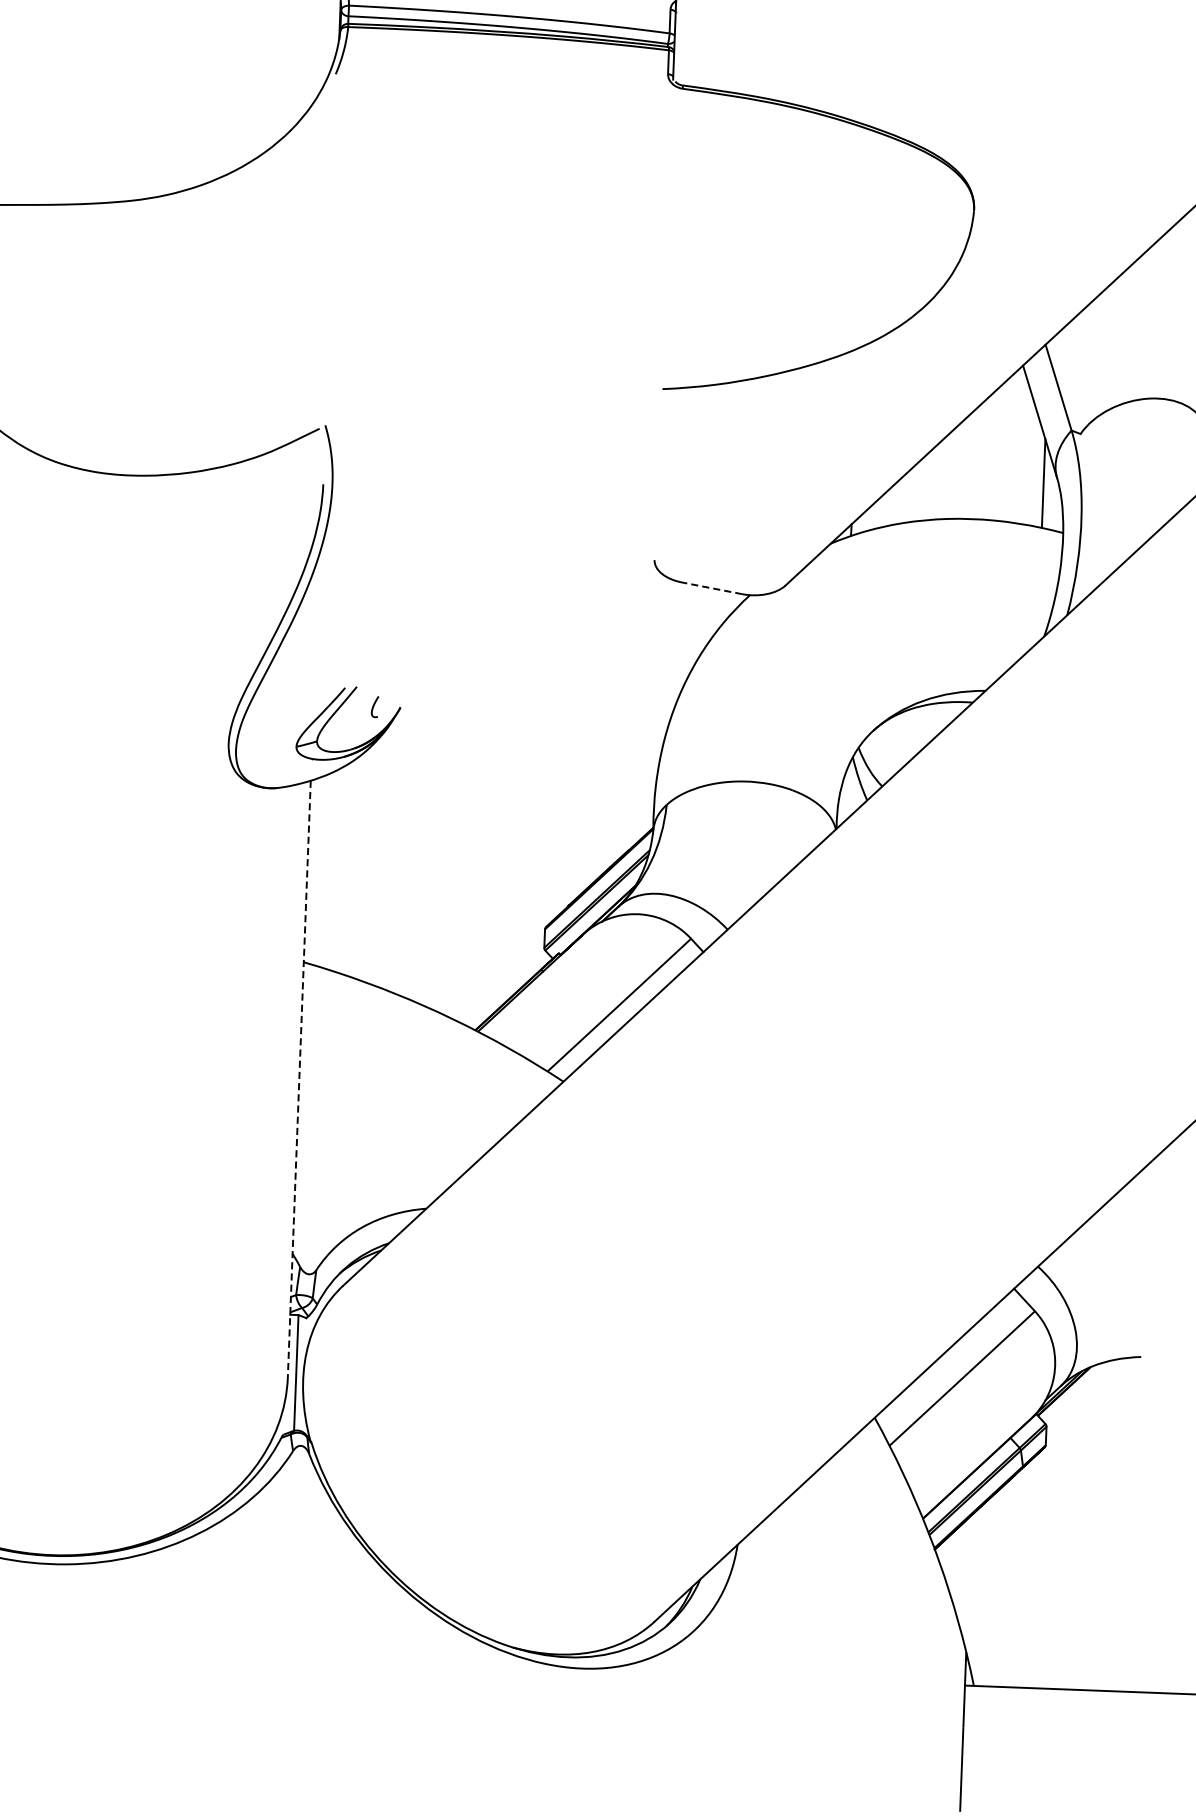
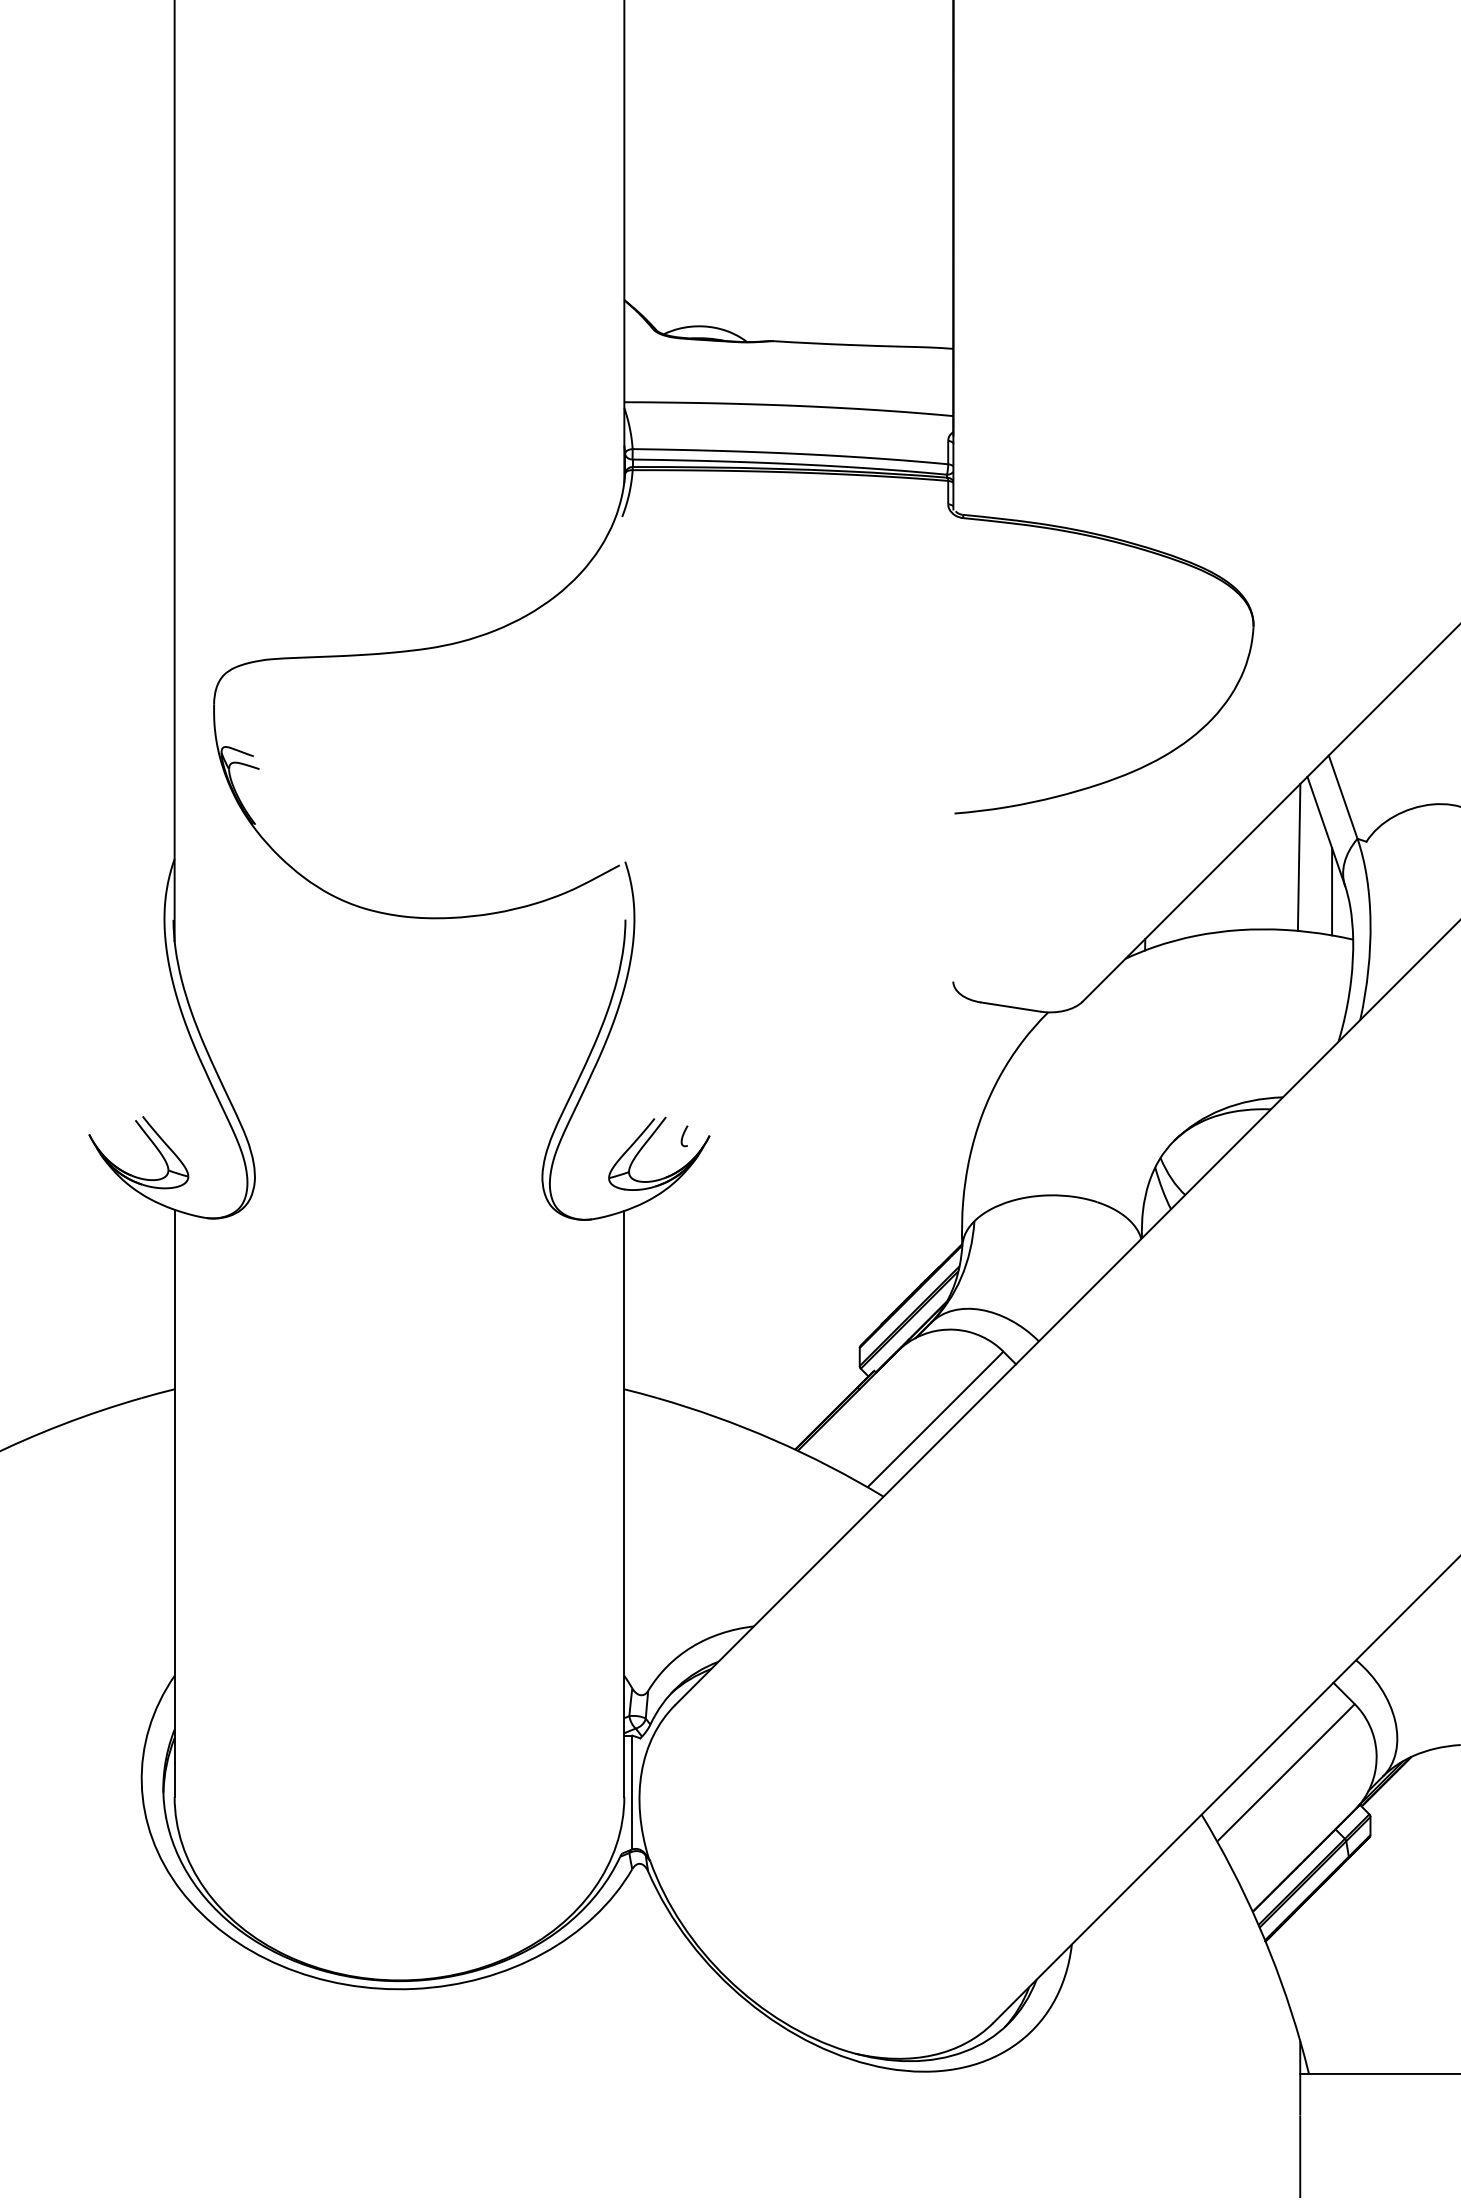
line: (1010, 446) -> (1298, 856), added
line: (711, 588) -> (1010, 1007), dashed -> solid
line: (299, 1078) -> (624, 1503), dashed -> solid

